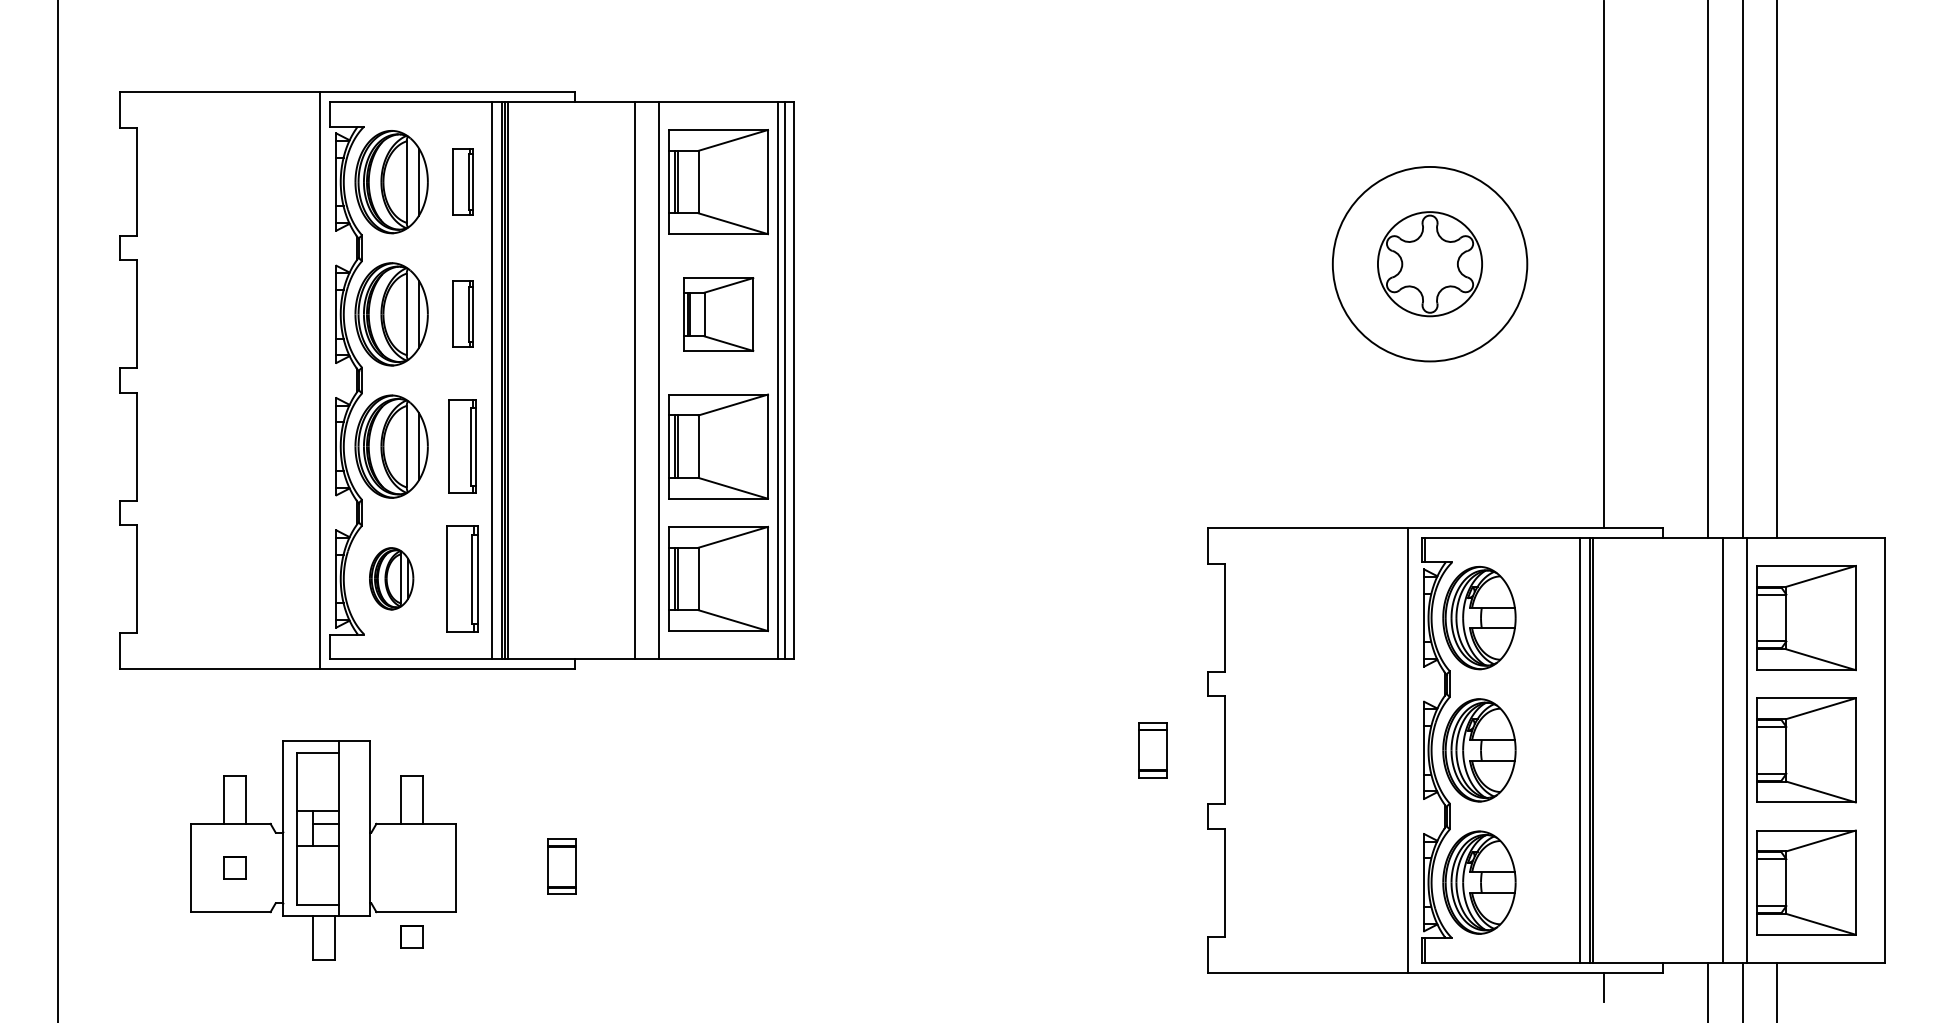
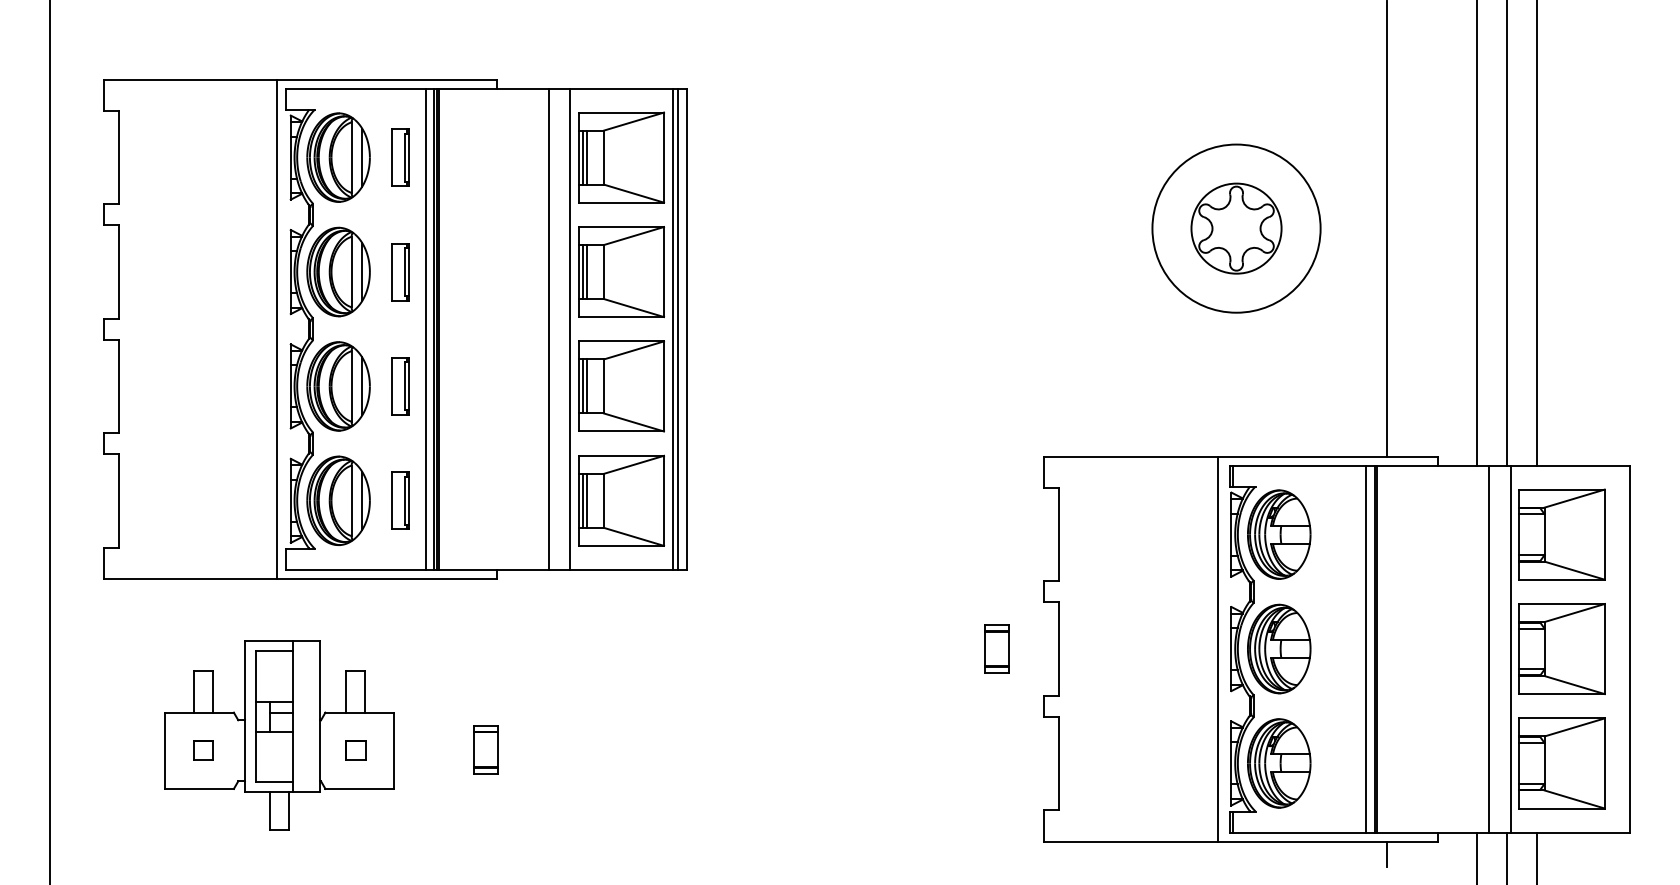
part: (718, 314) -> (621, 272), size x1.43
part: (463, 446) -> (400, 386), size x0.71
part: (391, 578) -> (338, 500), size x1.67
part: (463, 578) -> (400, 500), size x0.62
part: (411, 937) -> (355, 750), moved

